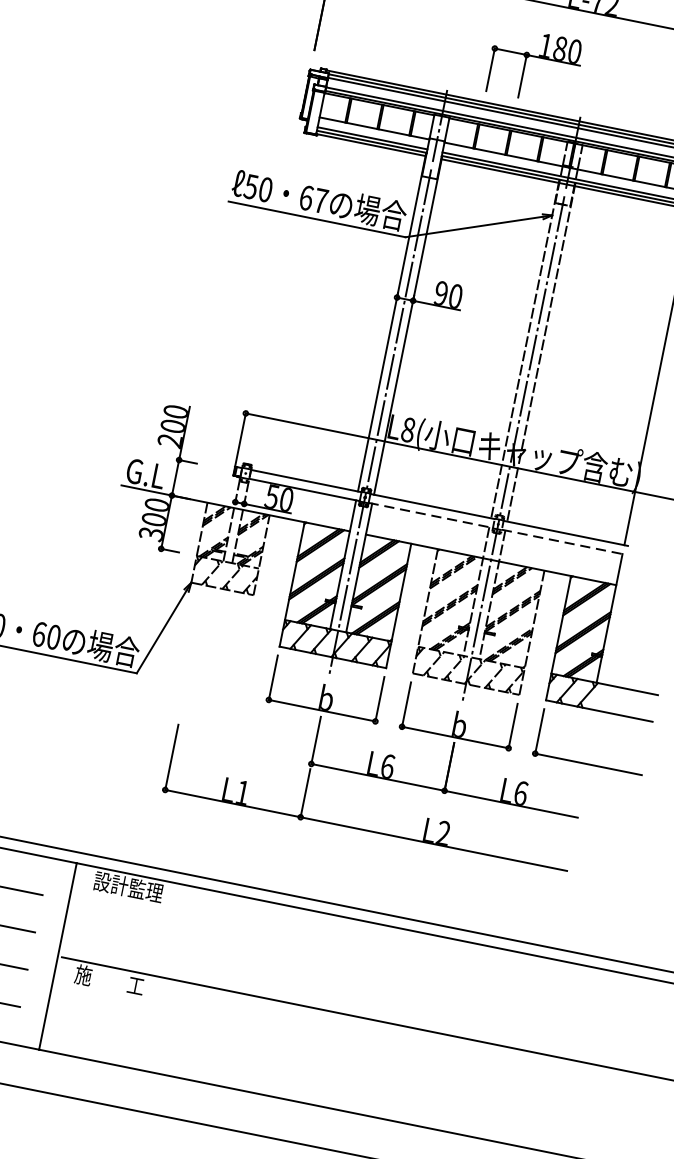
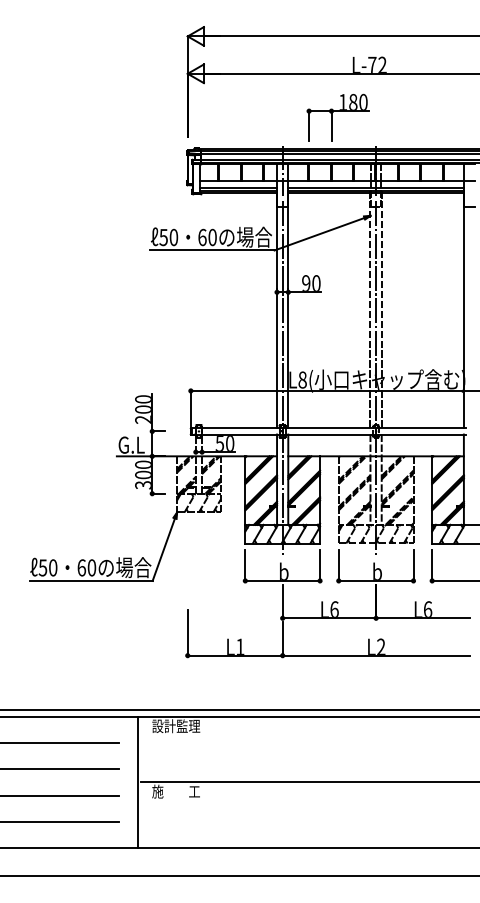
text: (320, 200) -> (212, 237), 67 -> 60
line: (430, 515) -> (329, 434), dashed -> solid
line: (563, 542) -> (422, 434), dashed -> solid

